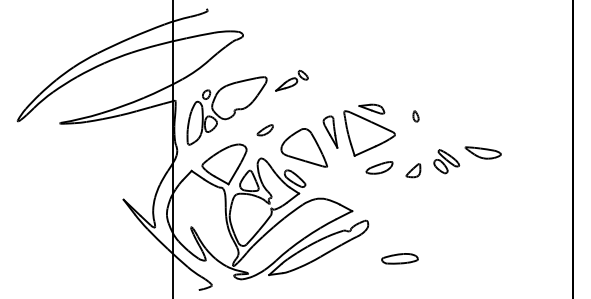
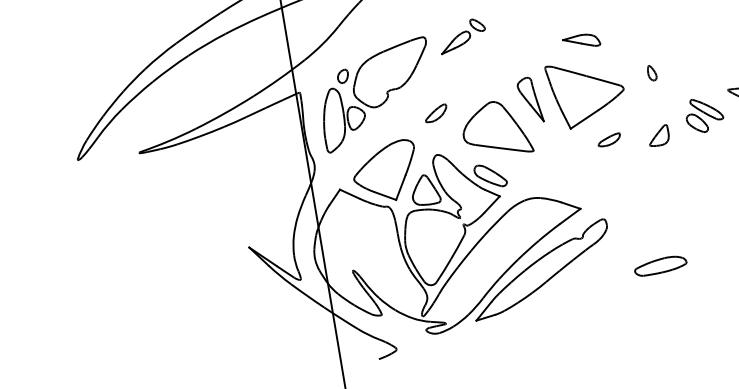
part: (371, 108) -> (580, 40), moved
part: (415, 116) -> (651, 73), moved
part: (379, 167) -> (609, 139), size x0.6

